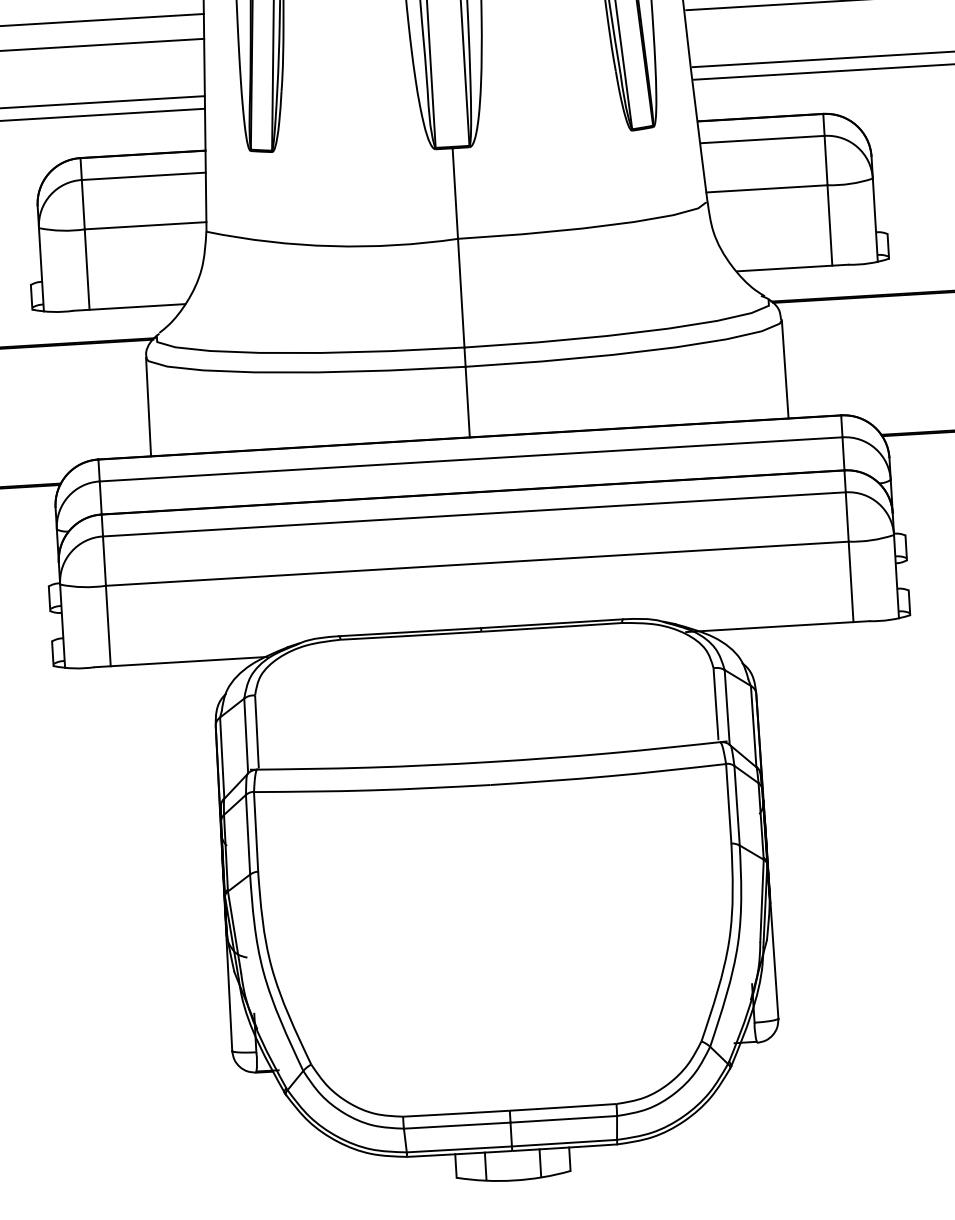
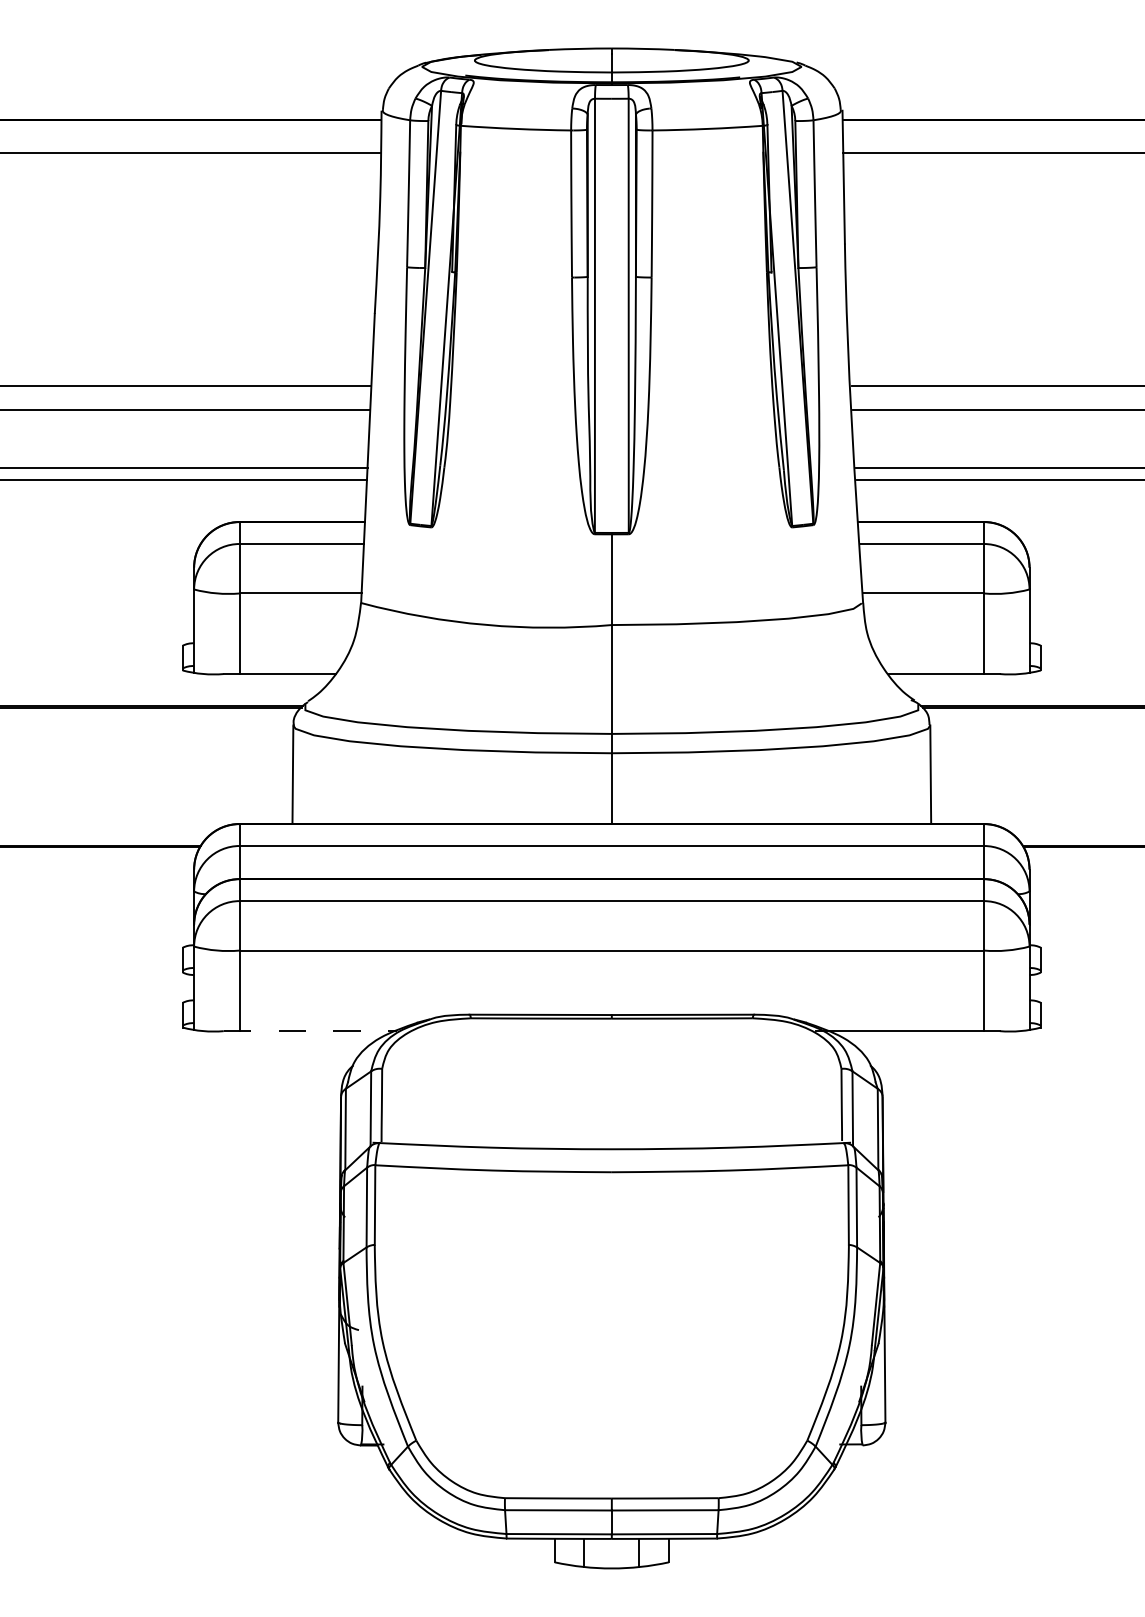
line: (181, 662) -> (310, 1031), solid -> dashed

